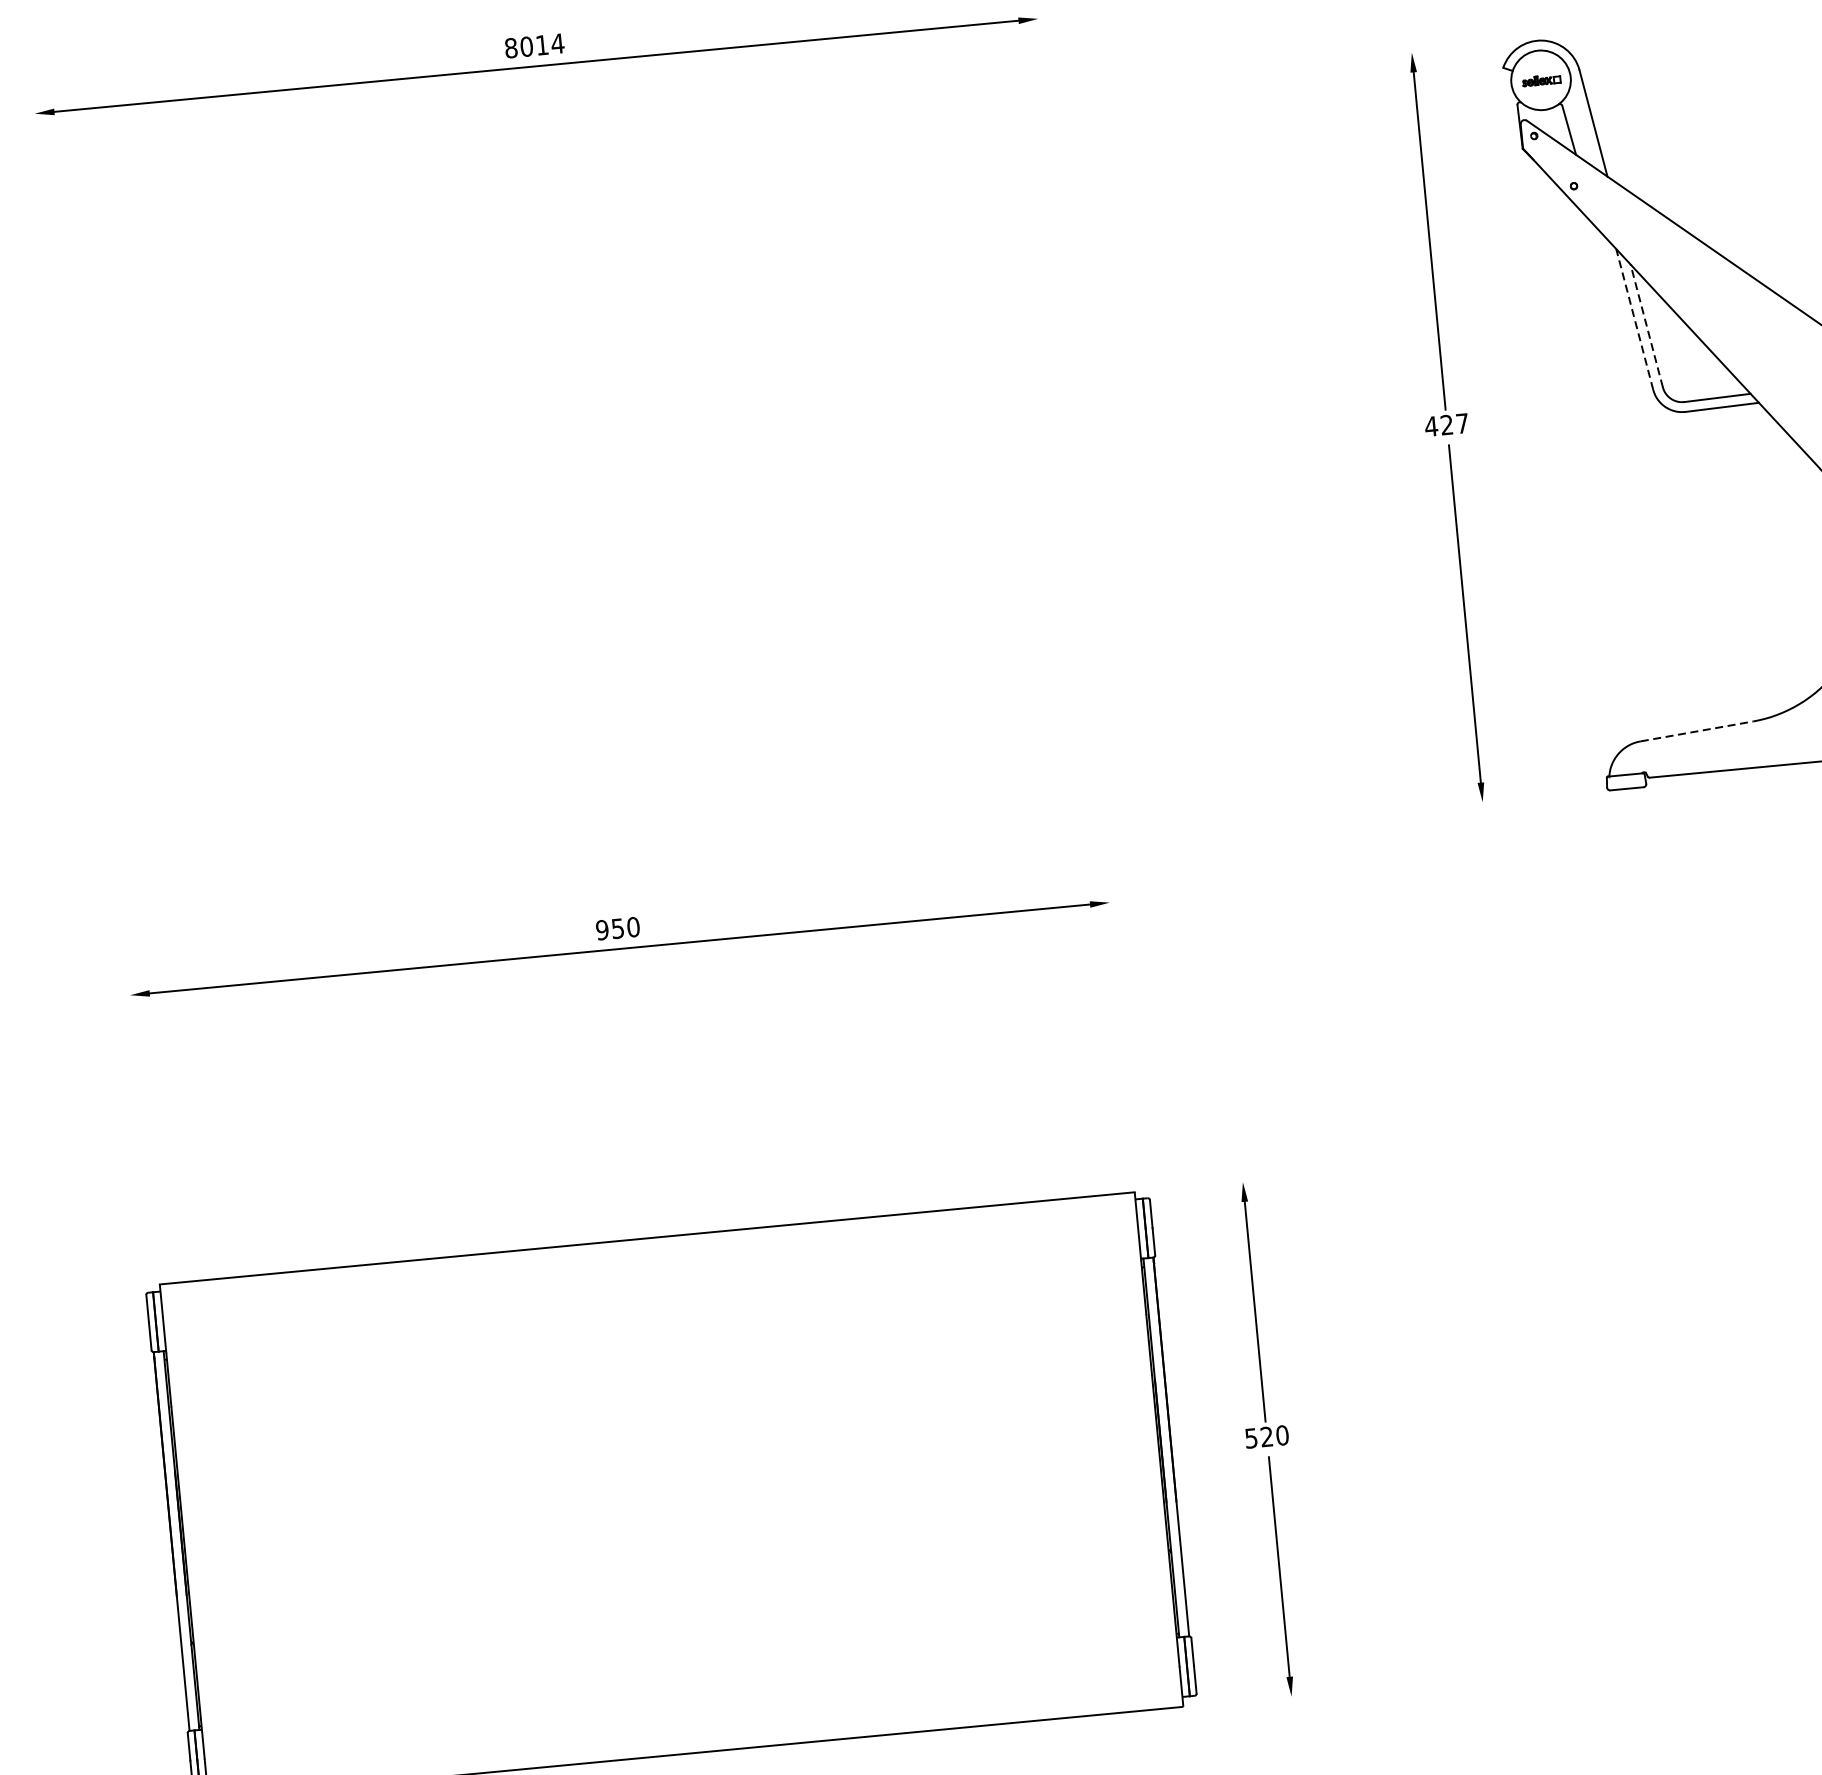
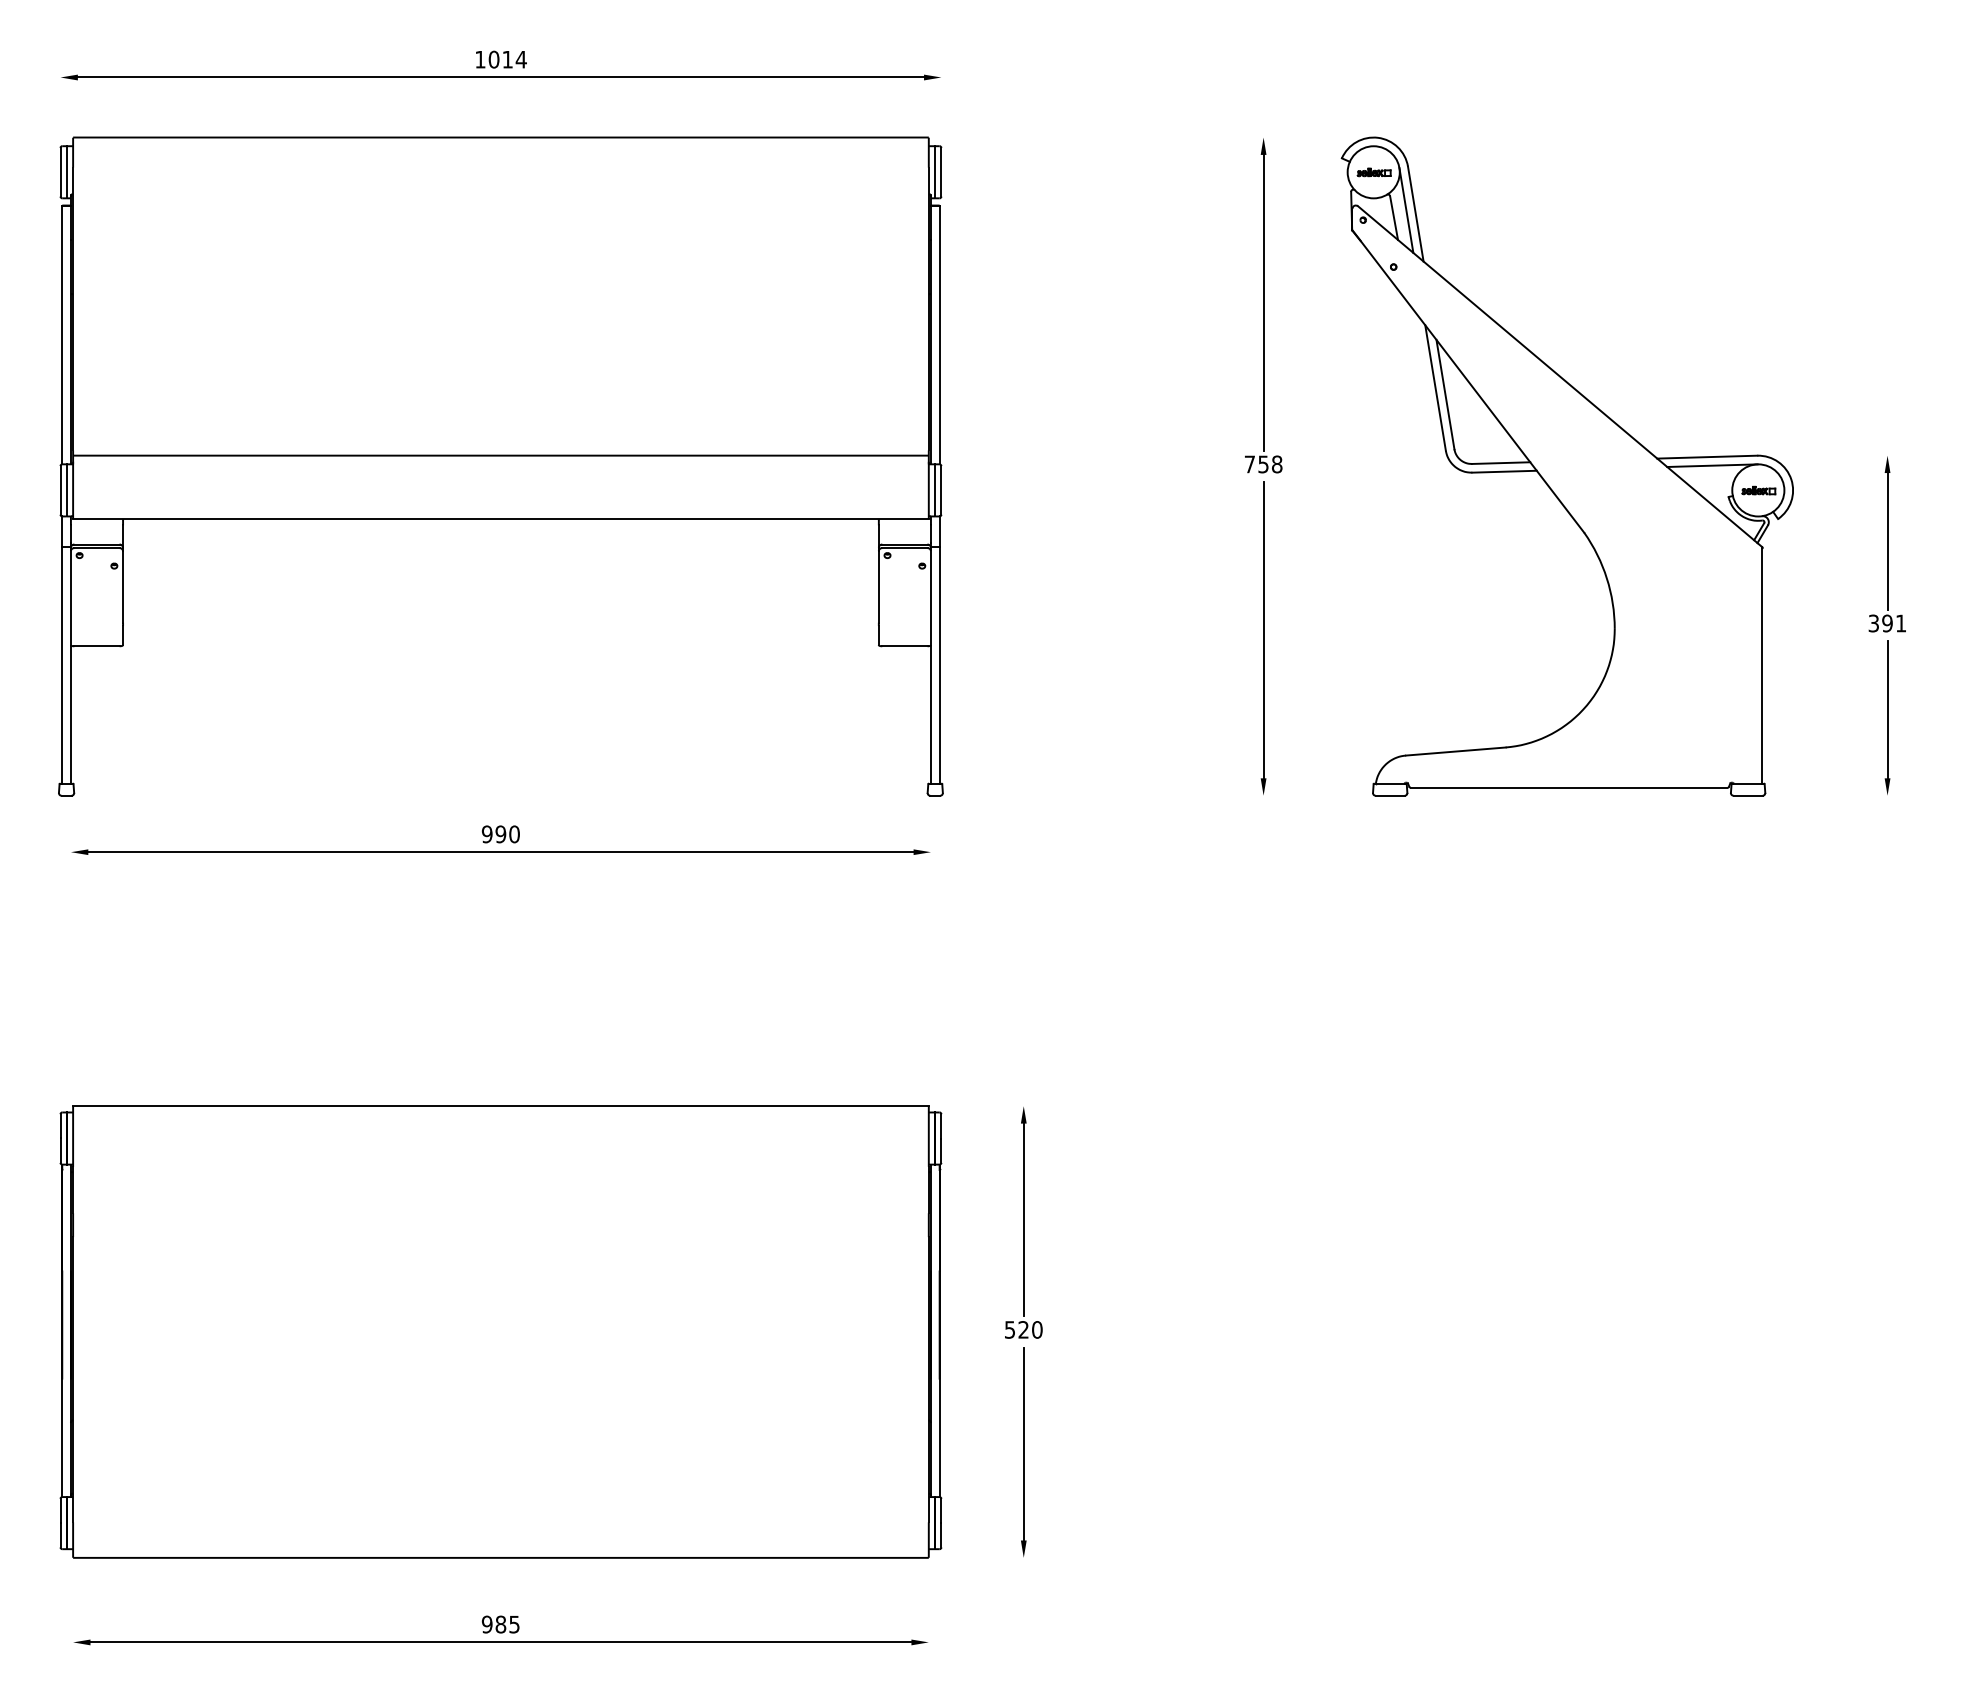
text: (511, 48) -> (480, 59), 8014 -> 1014
line: (1582, 120) -> (1406, 210), added
line: (1634, 319) -> (1435, 388), dashed -> solid
line: (1646, 325) -> (1445, 394), dashed -> solid
text: (1446, 425) -> (1263, 464), 427 -> 758
part: (577, 509) -> (500, 466), added
line: (1696, 731) -> (1455, 751), dashed -> solid
text: (617, 928) -> (500, 834), 950 -> 990

